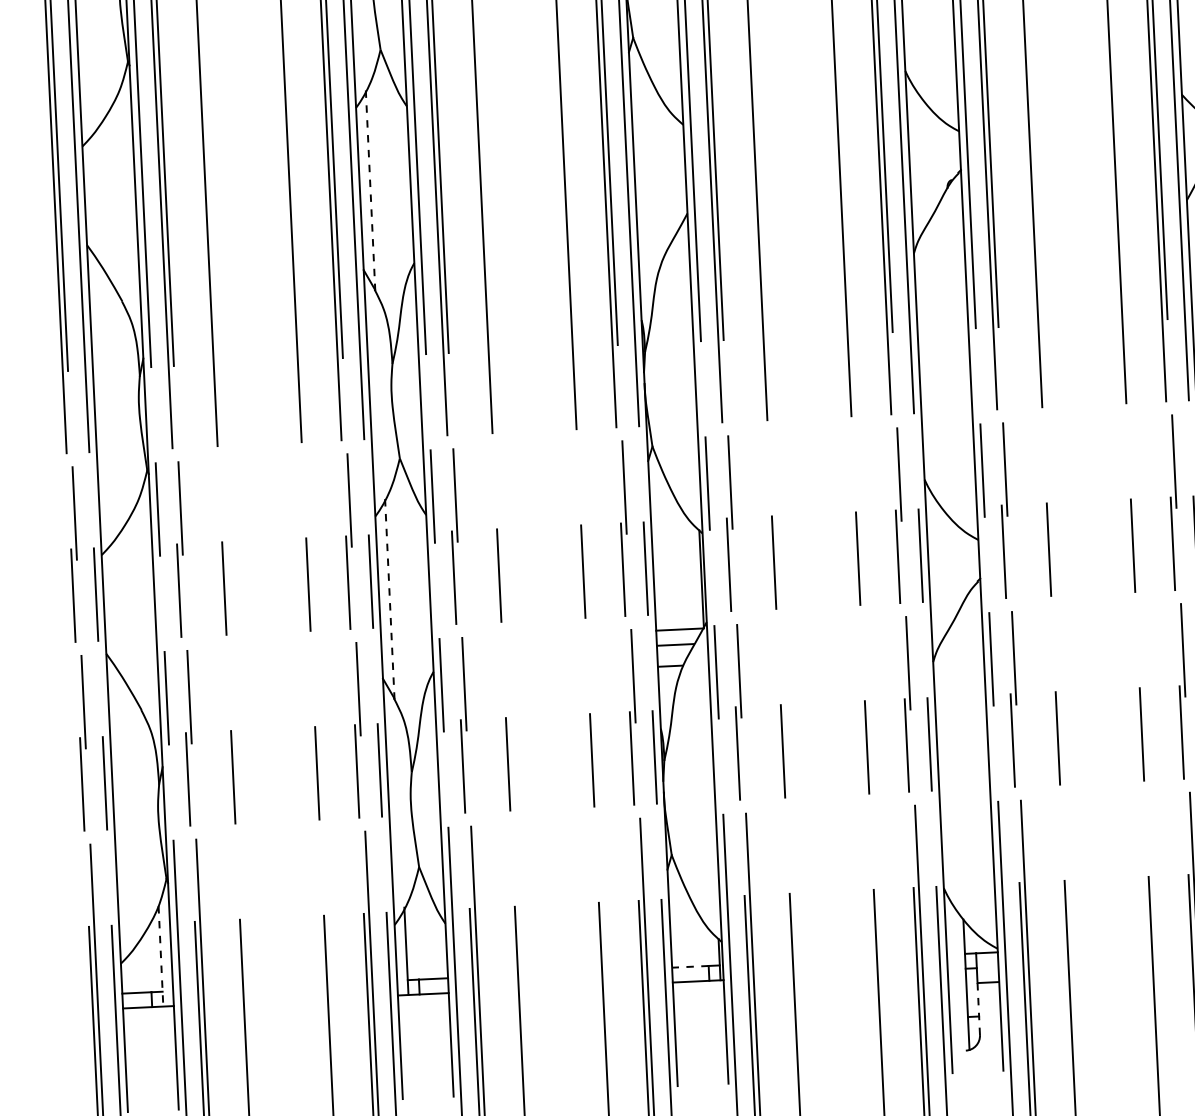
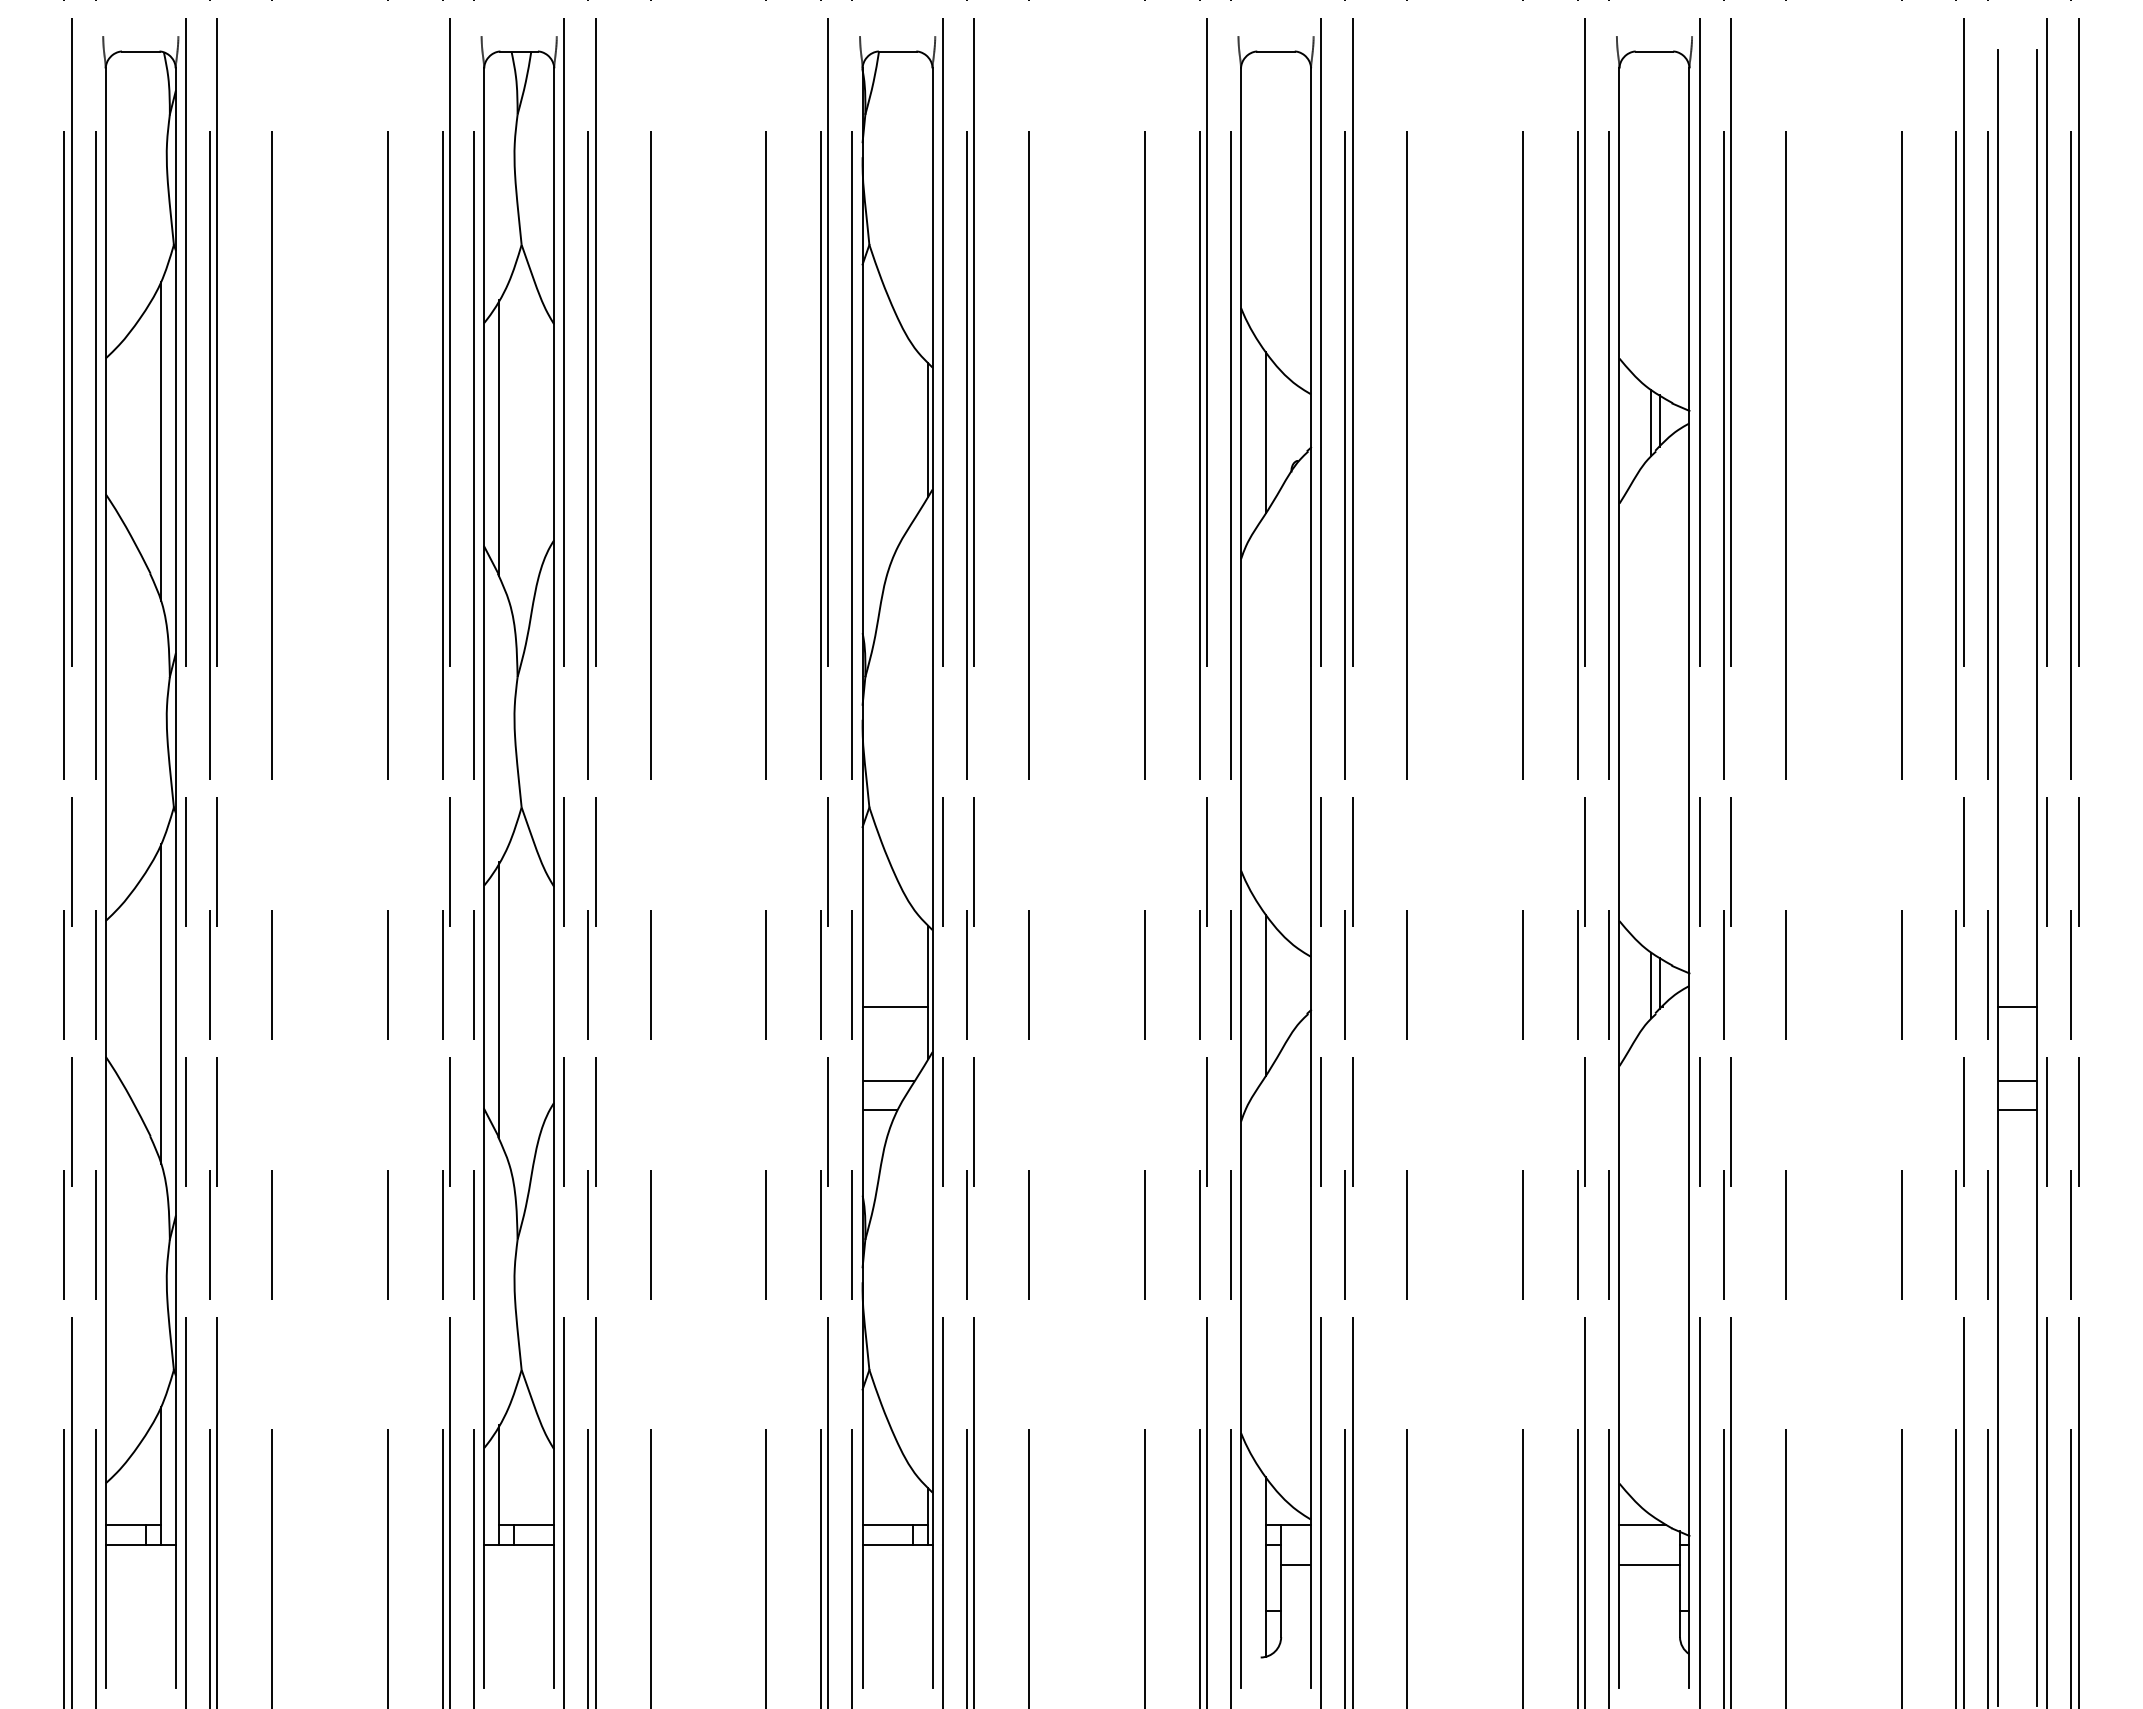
line: (927, 160) -> (1265, 432), added
line: (682, 169) -> (928, 429), added
line: (370, 190) -> (498, 437), dashed -> solid
line: (125, 204) -> (161, 441), added
line: (946, 568) -> (1265, 994), added
line: (389, 598) -> (498, 999), dashed -> solid
line: (144, 613) -> (161, 1003), added
line: (680, 629) -> (895, 1006), moved
line: (161, 956) -> (161, 1476), dashed -> solid
line: (690, 966) -> (887, 1524), dashed -> solid
line: (979, 1009) -> (1281, 1601), dashed -> solid

